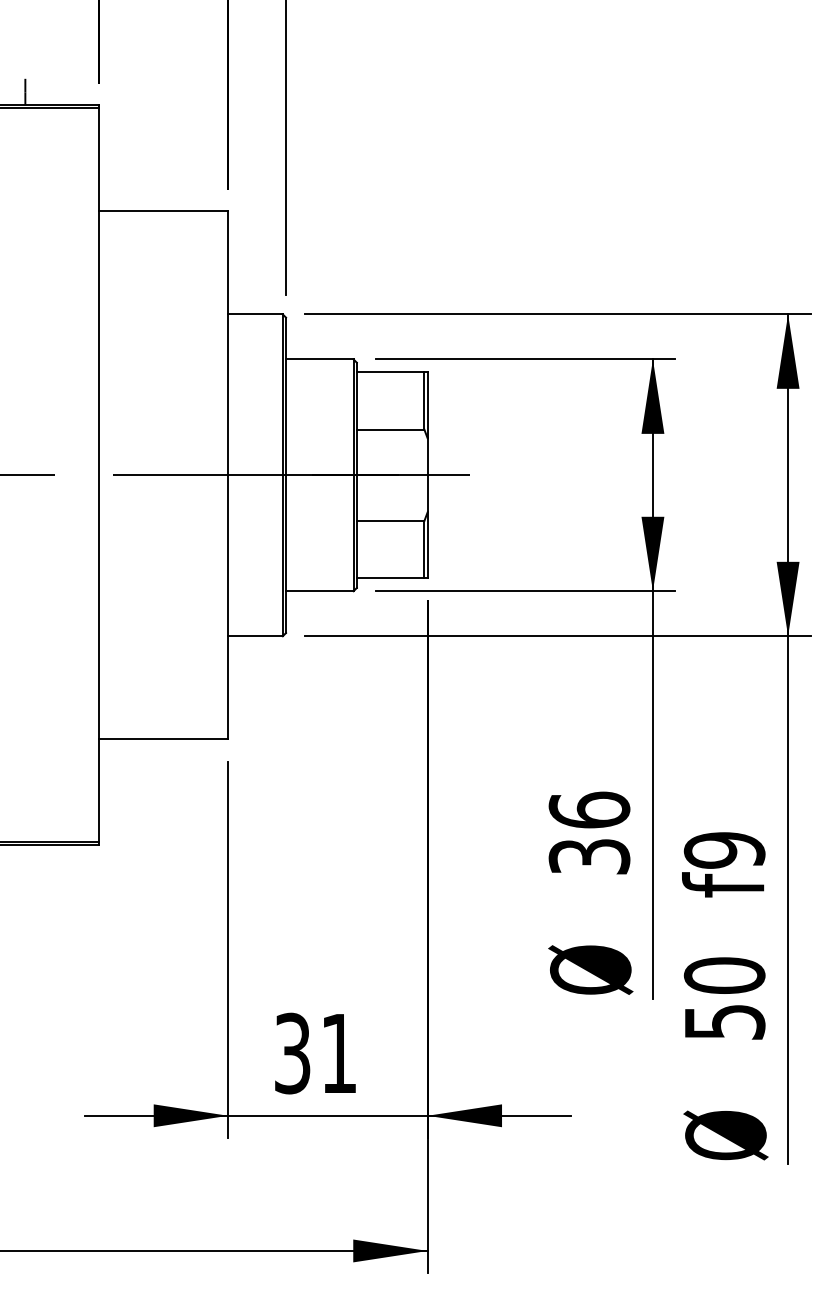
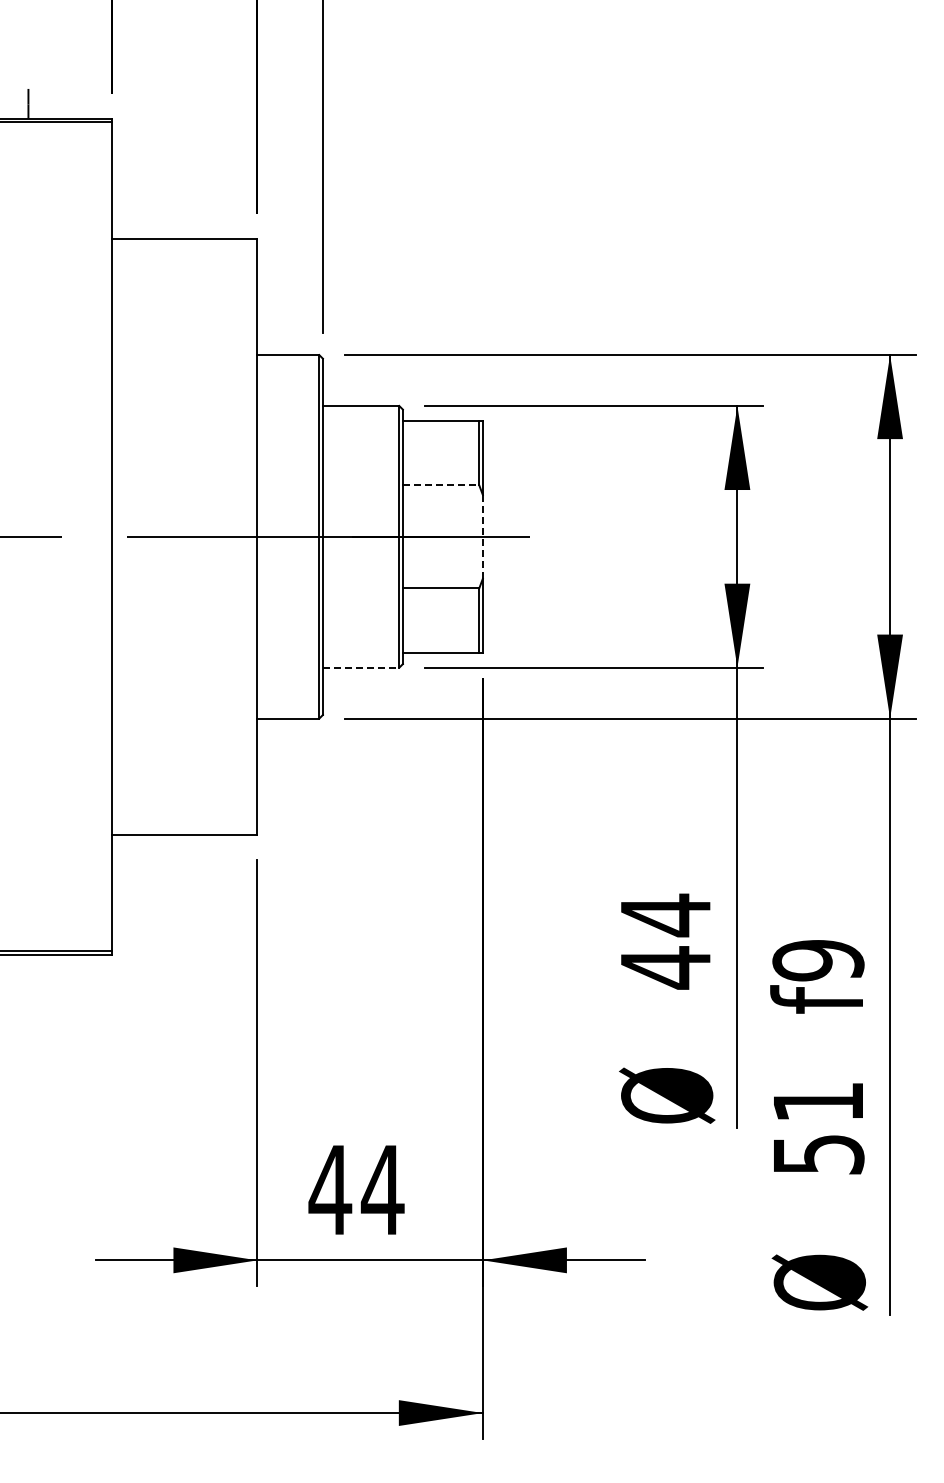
line: (391, 429) -> (441, 485), solid -> dashed
line: (427, 475) -> (482, 536), solid -> dashed
line: (320, 590) -> (361, 667), solid -> dashed
text: (589, 833) -> (665, 941), 36 -> 44
text: (724, 975) -> (818, 1101), 50 -> 51
text: (315, 1053) -> (356, 1190), 31 -> 44

